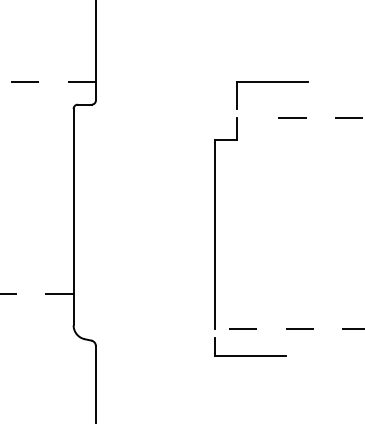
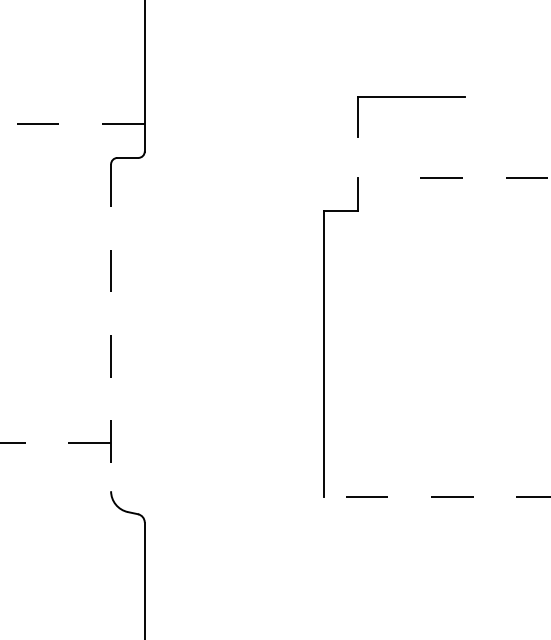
part: (272, 82) -> (411, 97), moved
line: (73, 217) -> (110, 328), solid -> dashed
part: (250, 355) -> (378, 536), removed

